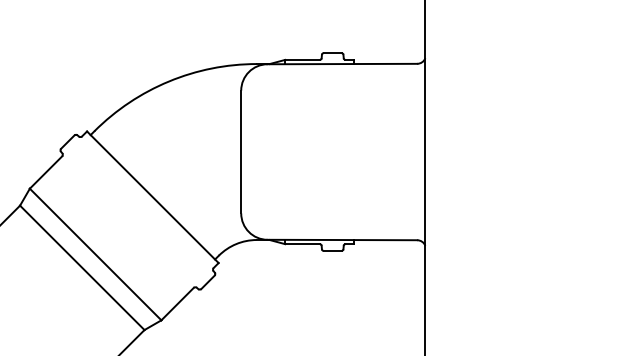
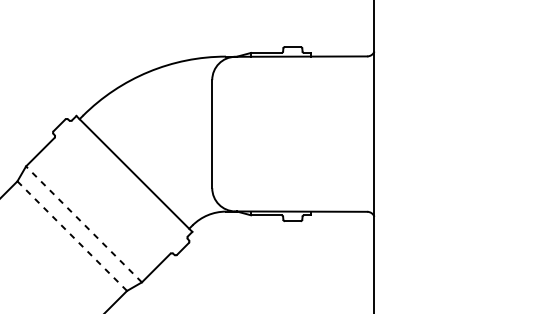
line: (95, 254) -> (83, 224), solid -> dashed
line: (82, 267) -> (72, 235), solid -> dashed

